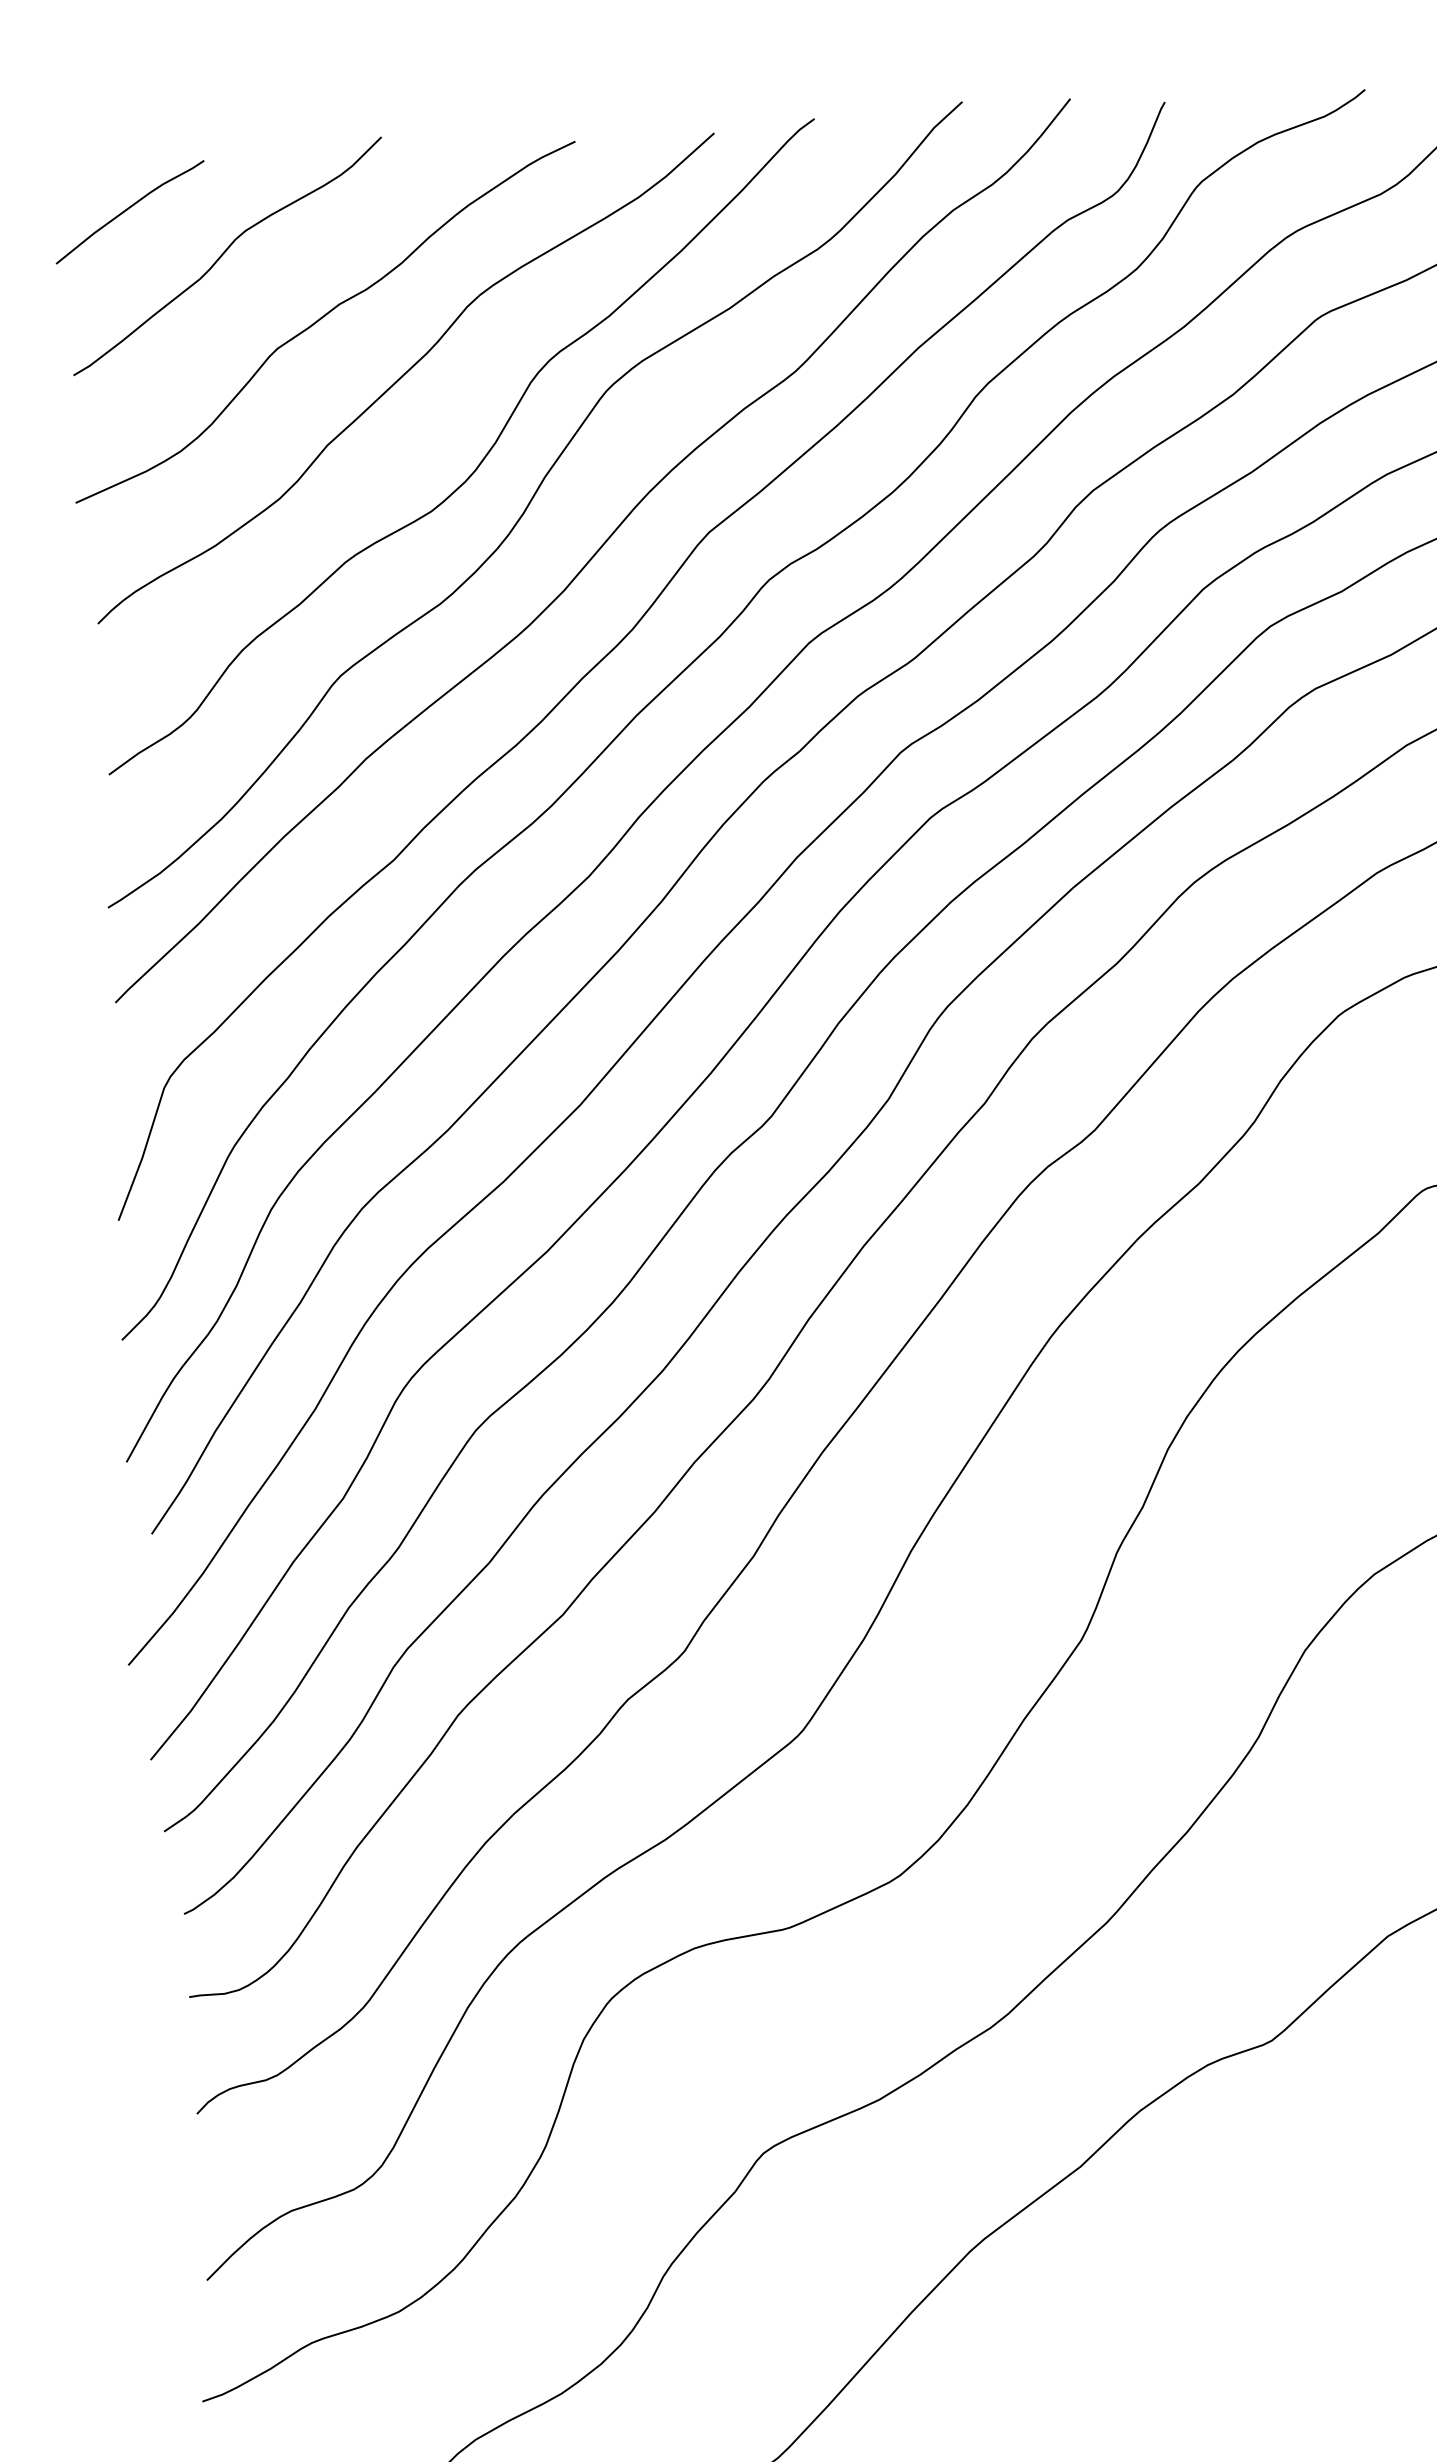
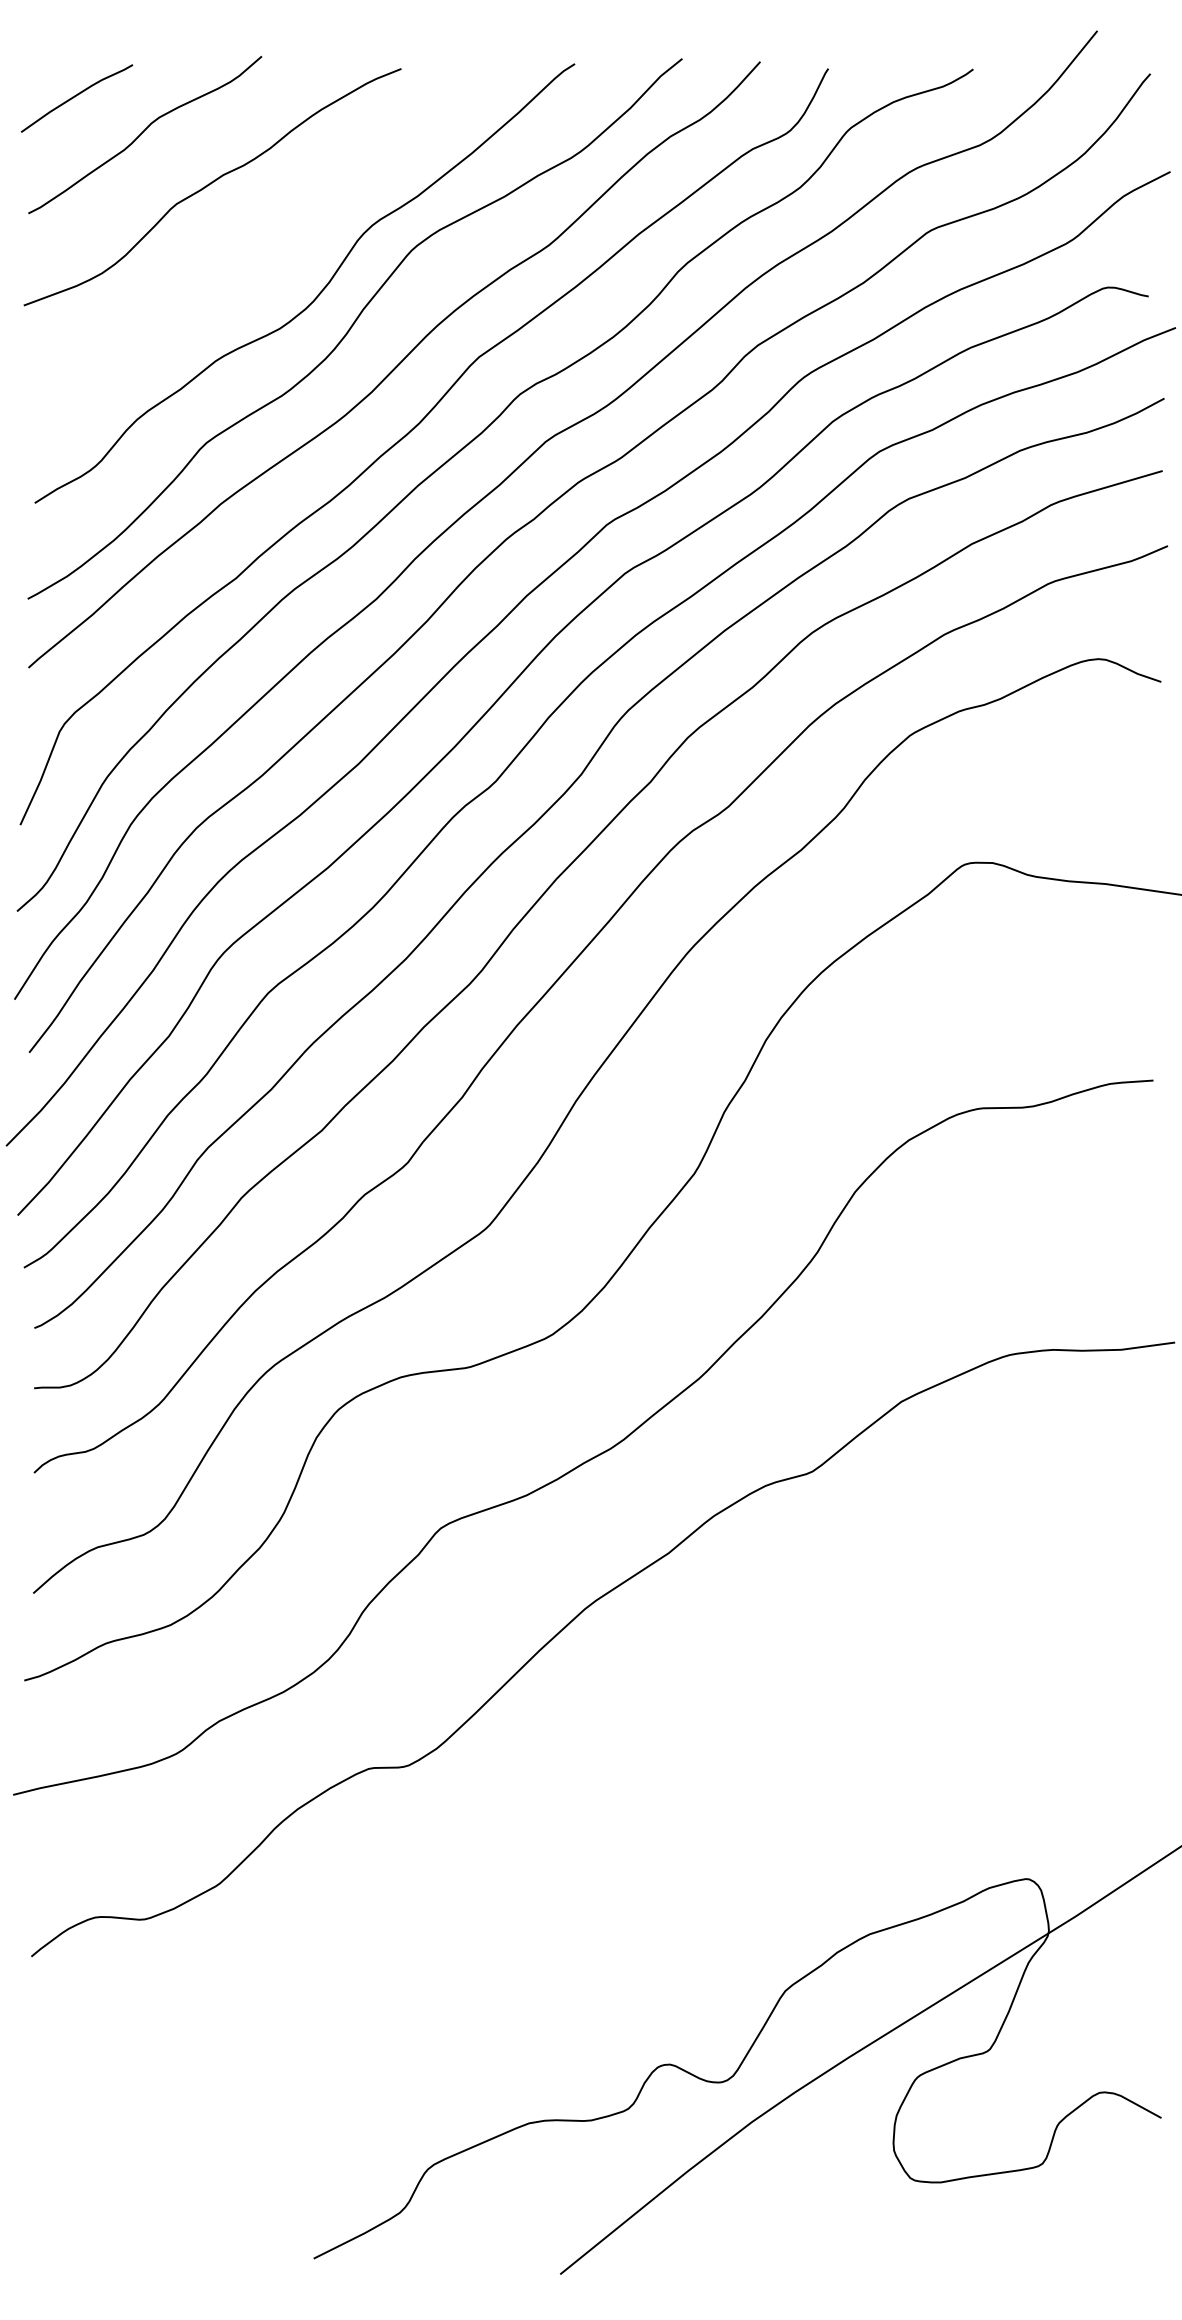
curve: (403, 377) -> (266, 230), removed

